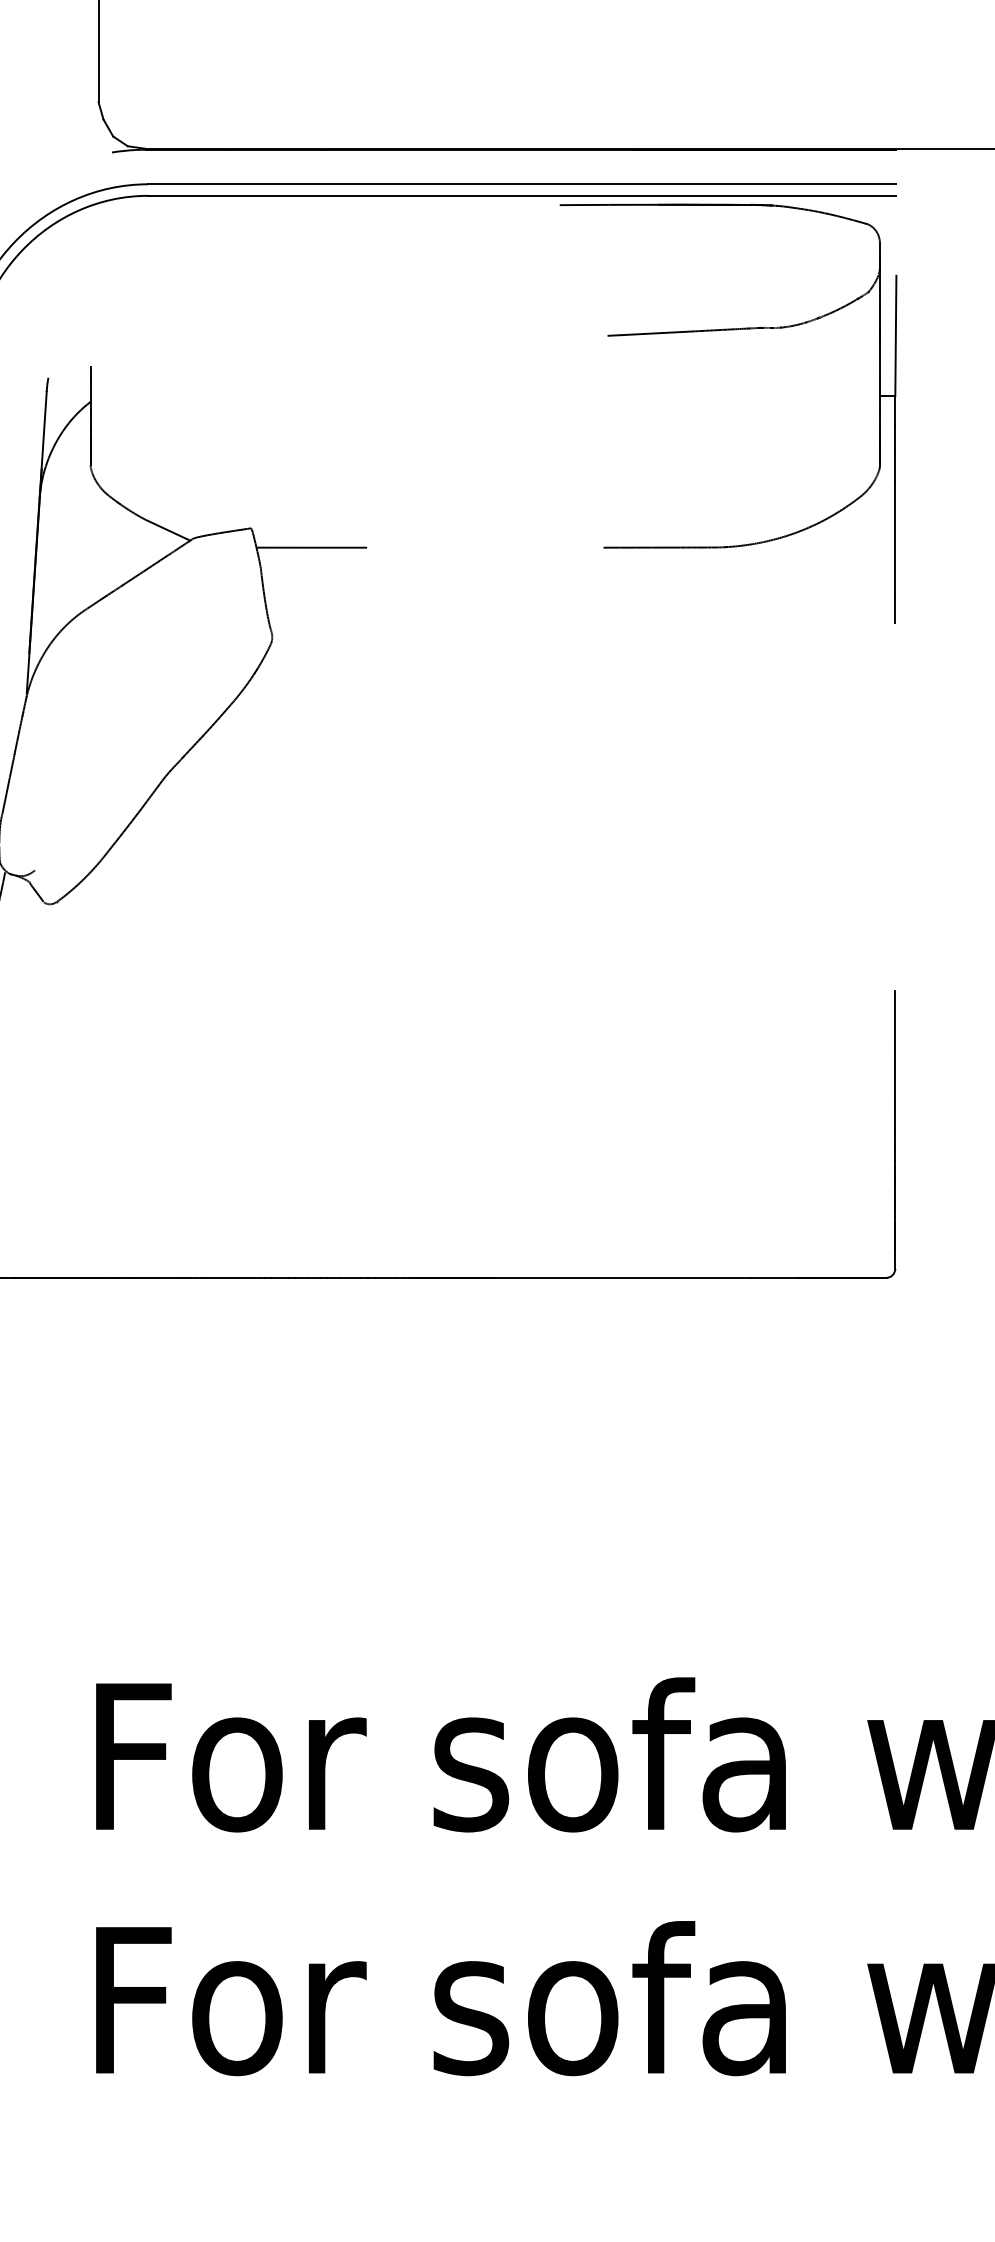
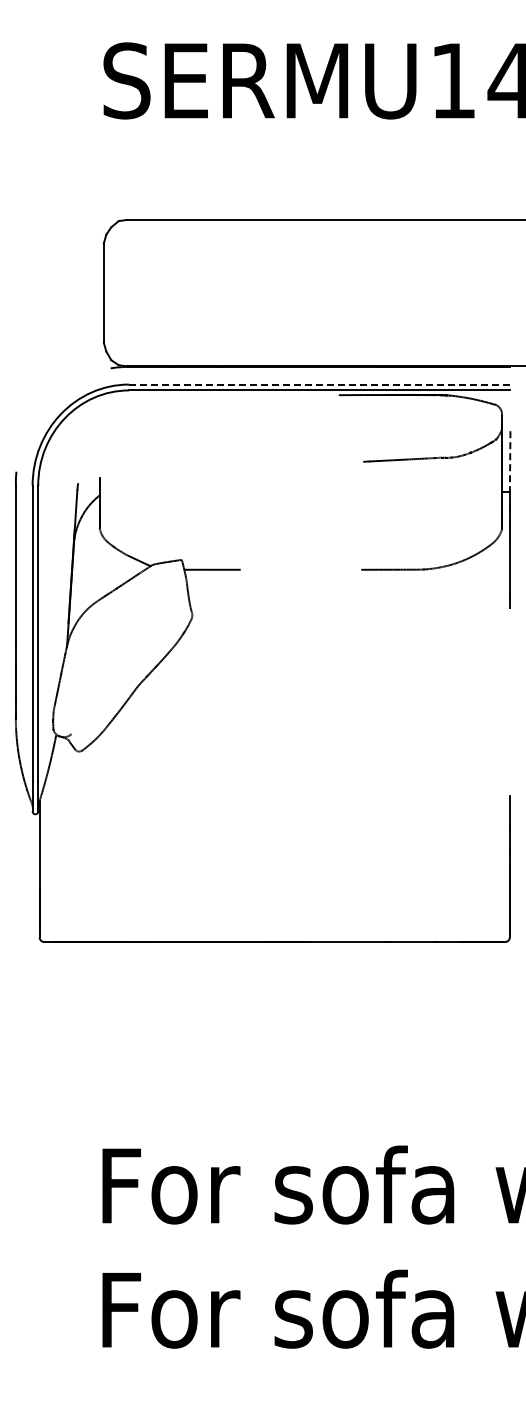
line: (521, 184) -> (319, 384), solid -> dashed
line: (896, 335) -> (510, 461), solid -> dashed

